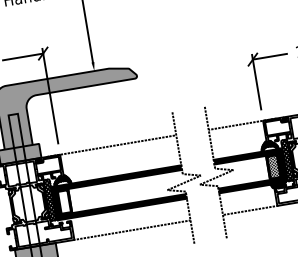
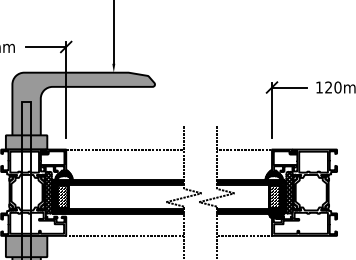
hatch: (64, 201) -> (62, 196), added

